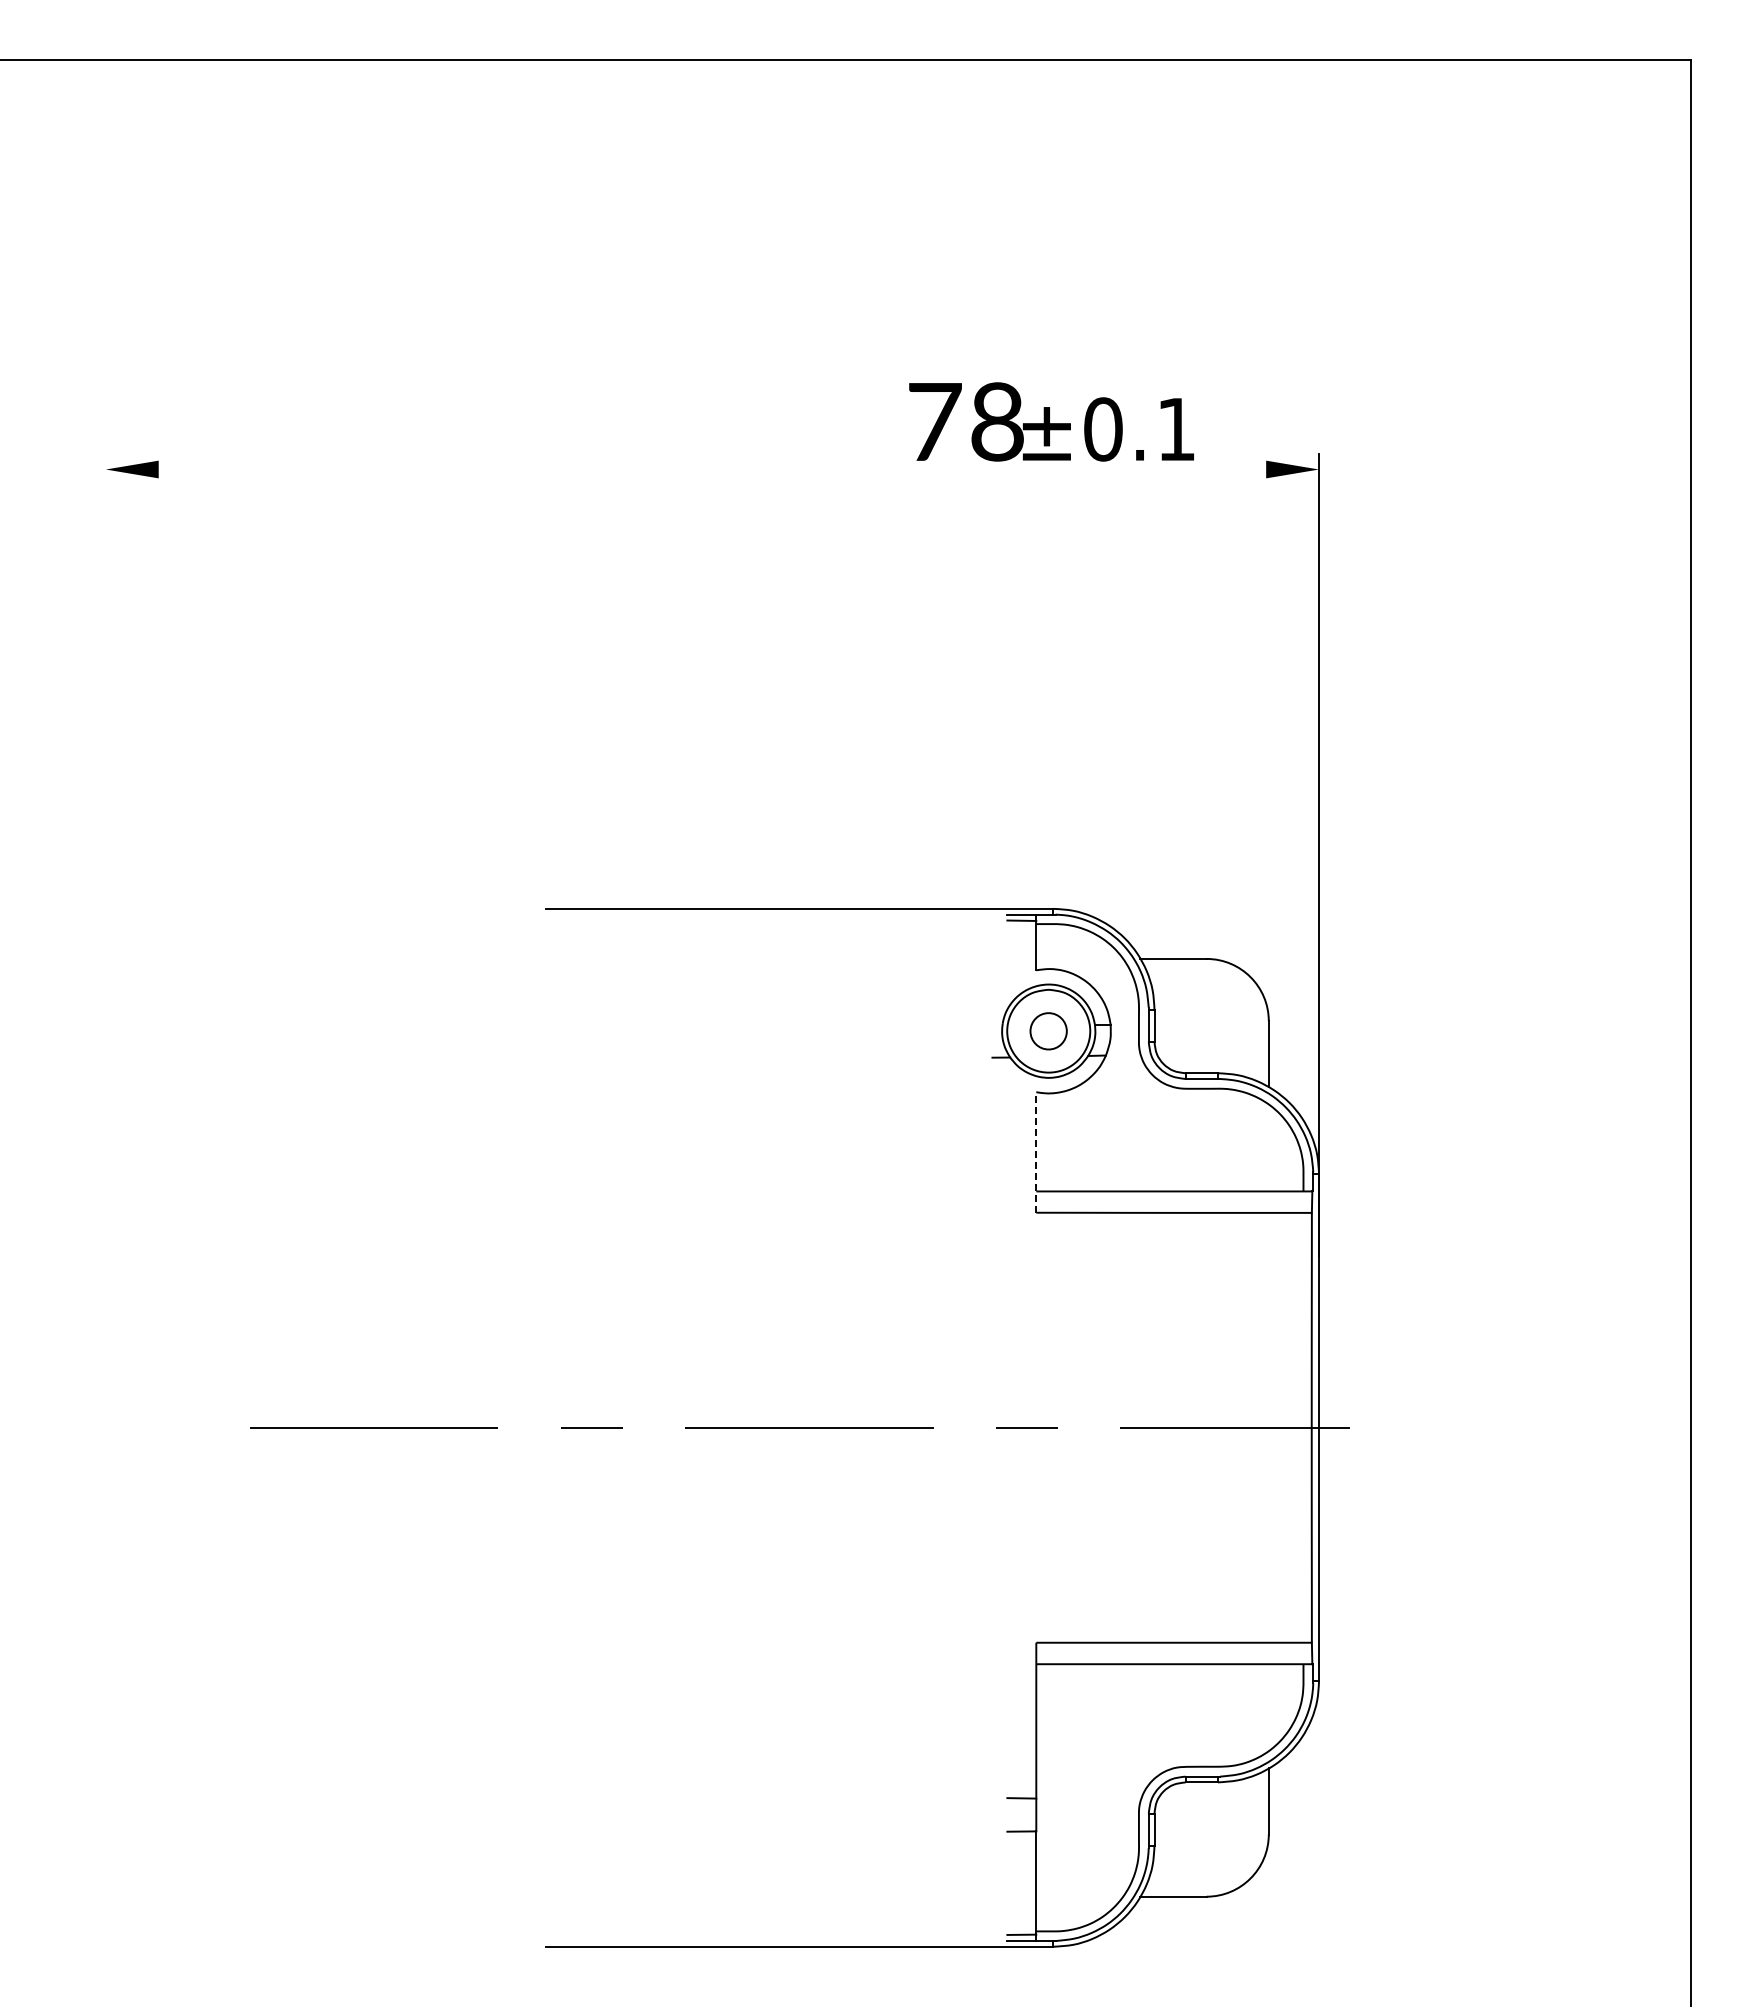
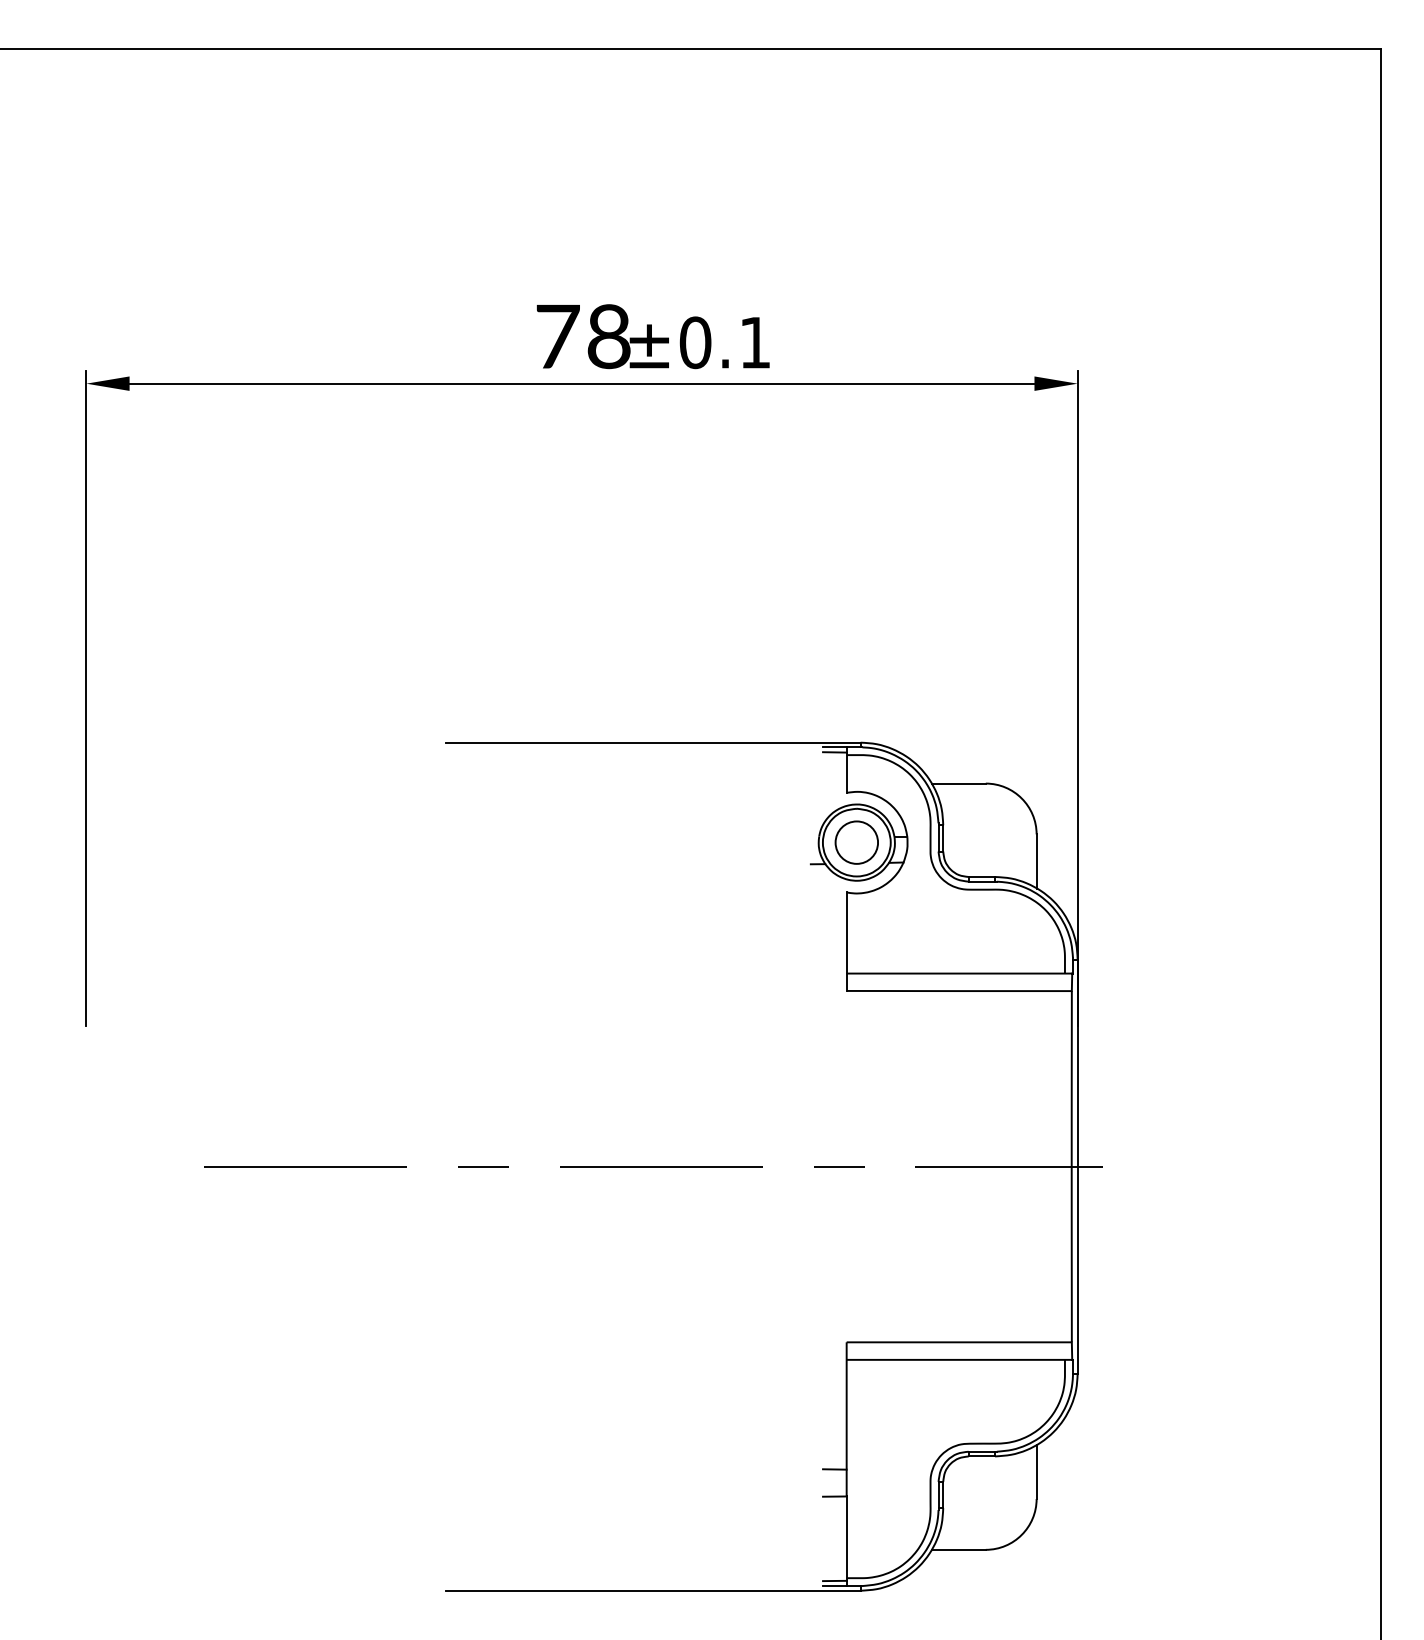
text: (1051, 421) -> (653, 336), moved
line: (712, 469) -> (582, 383), added
line: (105, 854) -> (86, 698), added
circle: (1048, 1031) -> (856, 842), size x1.43
line: (1036, 1151) -> (846, 940), dashed -> solid

